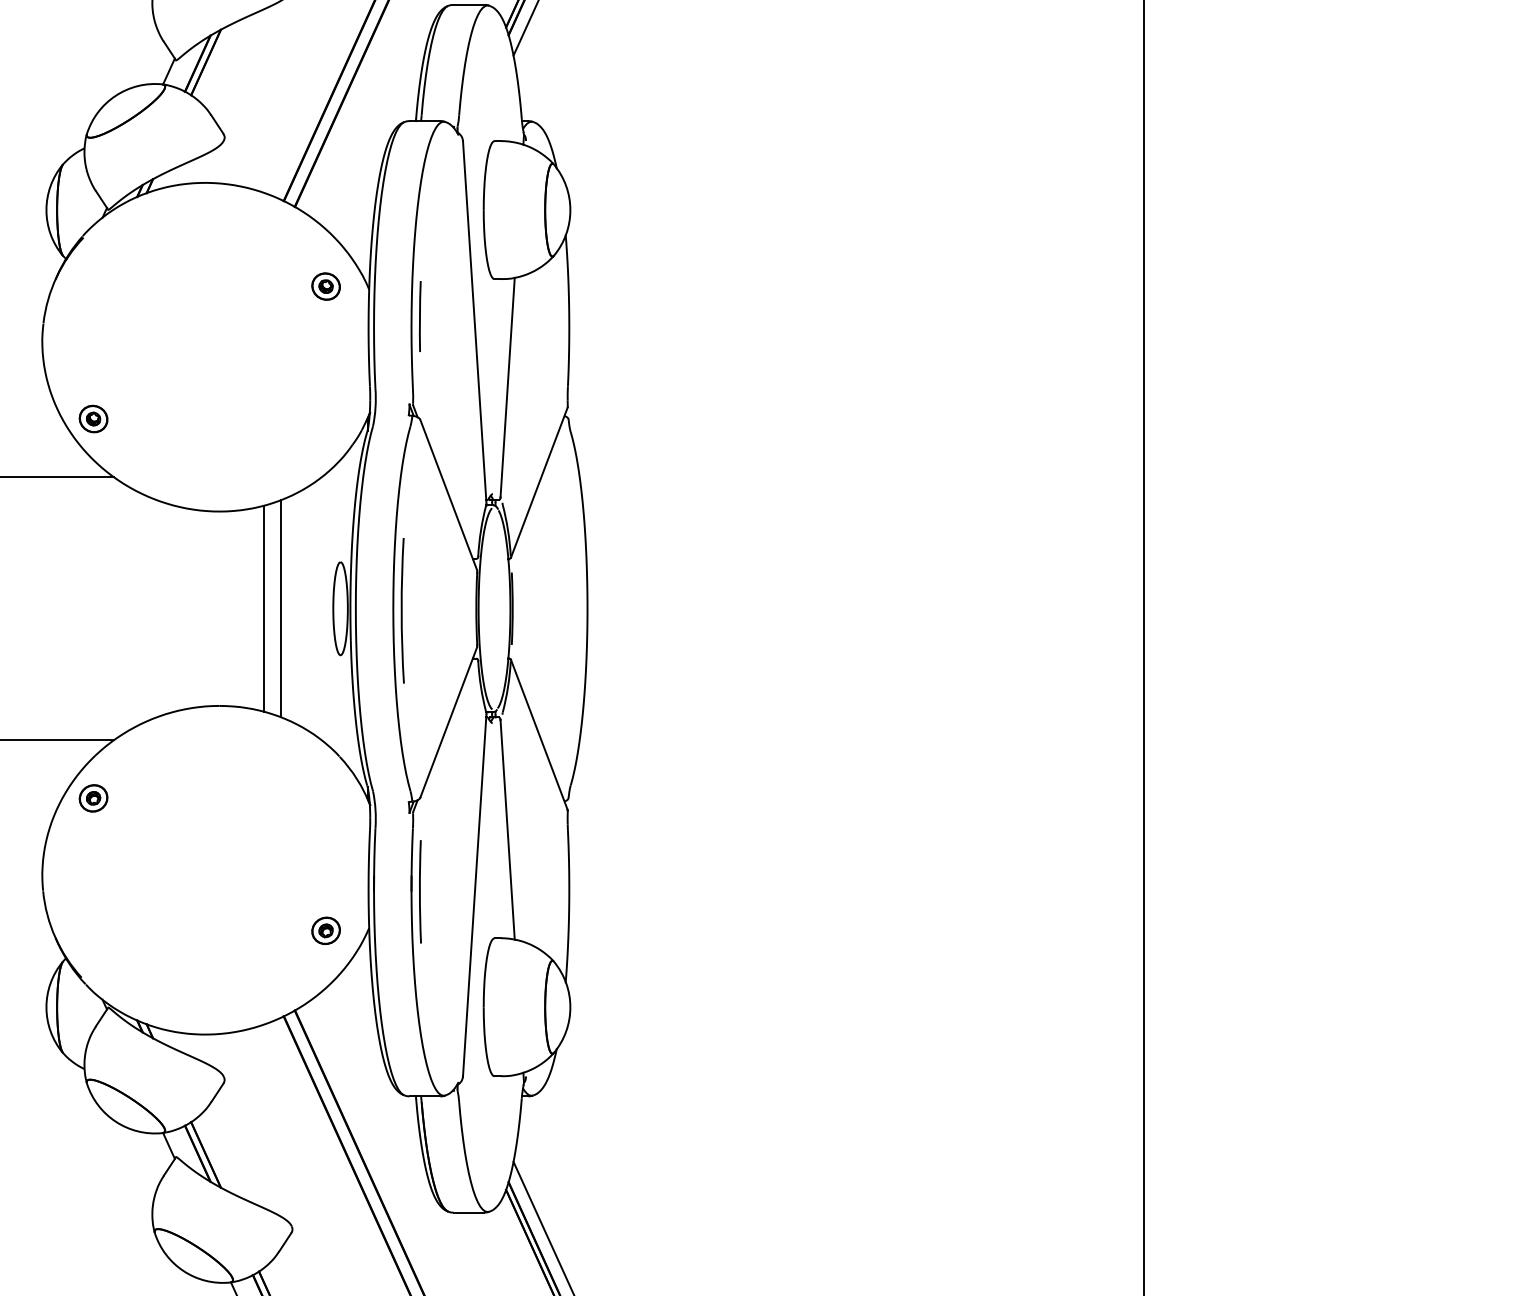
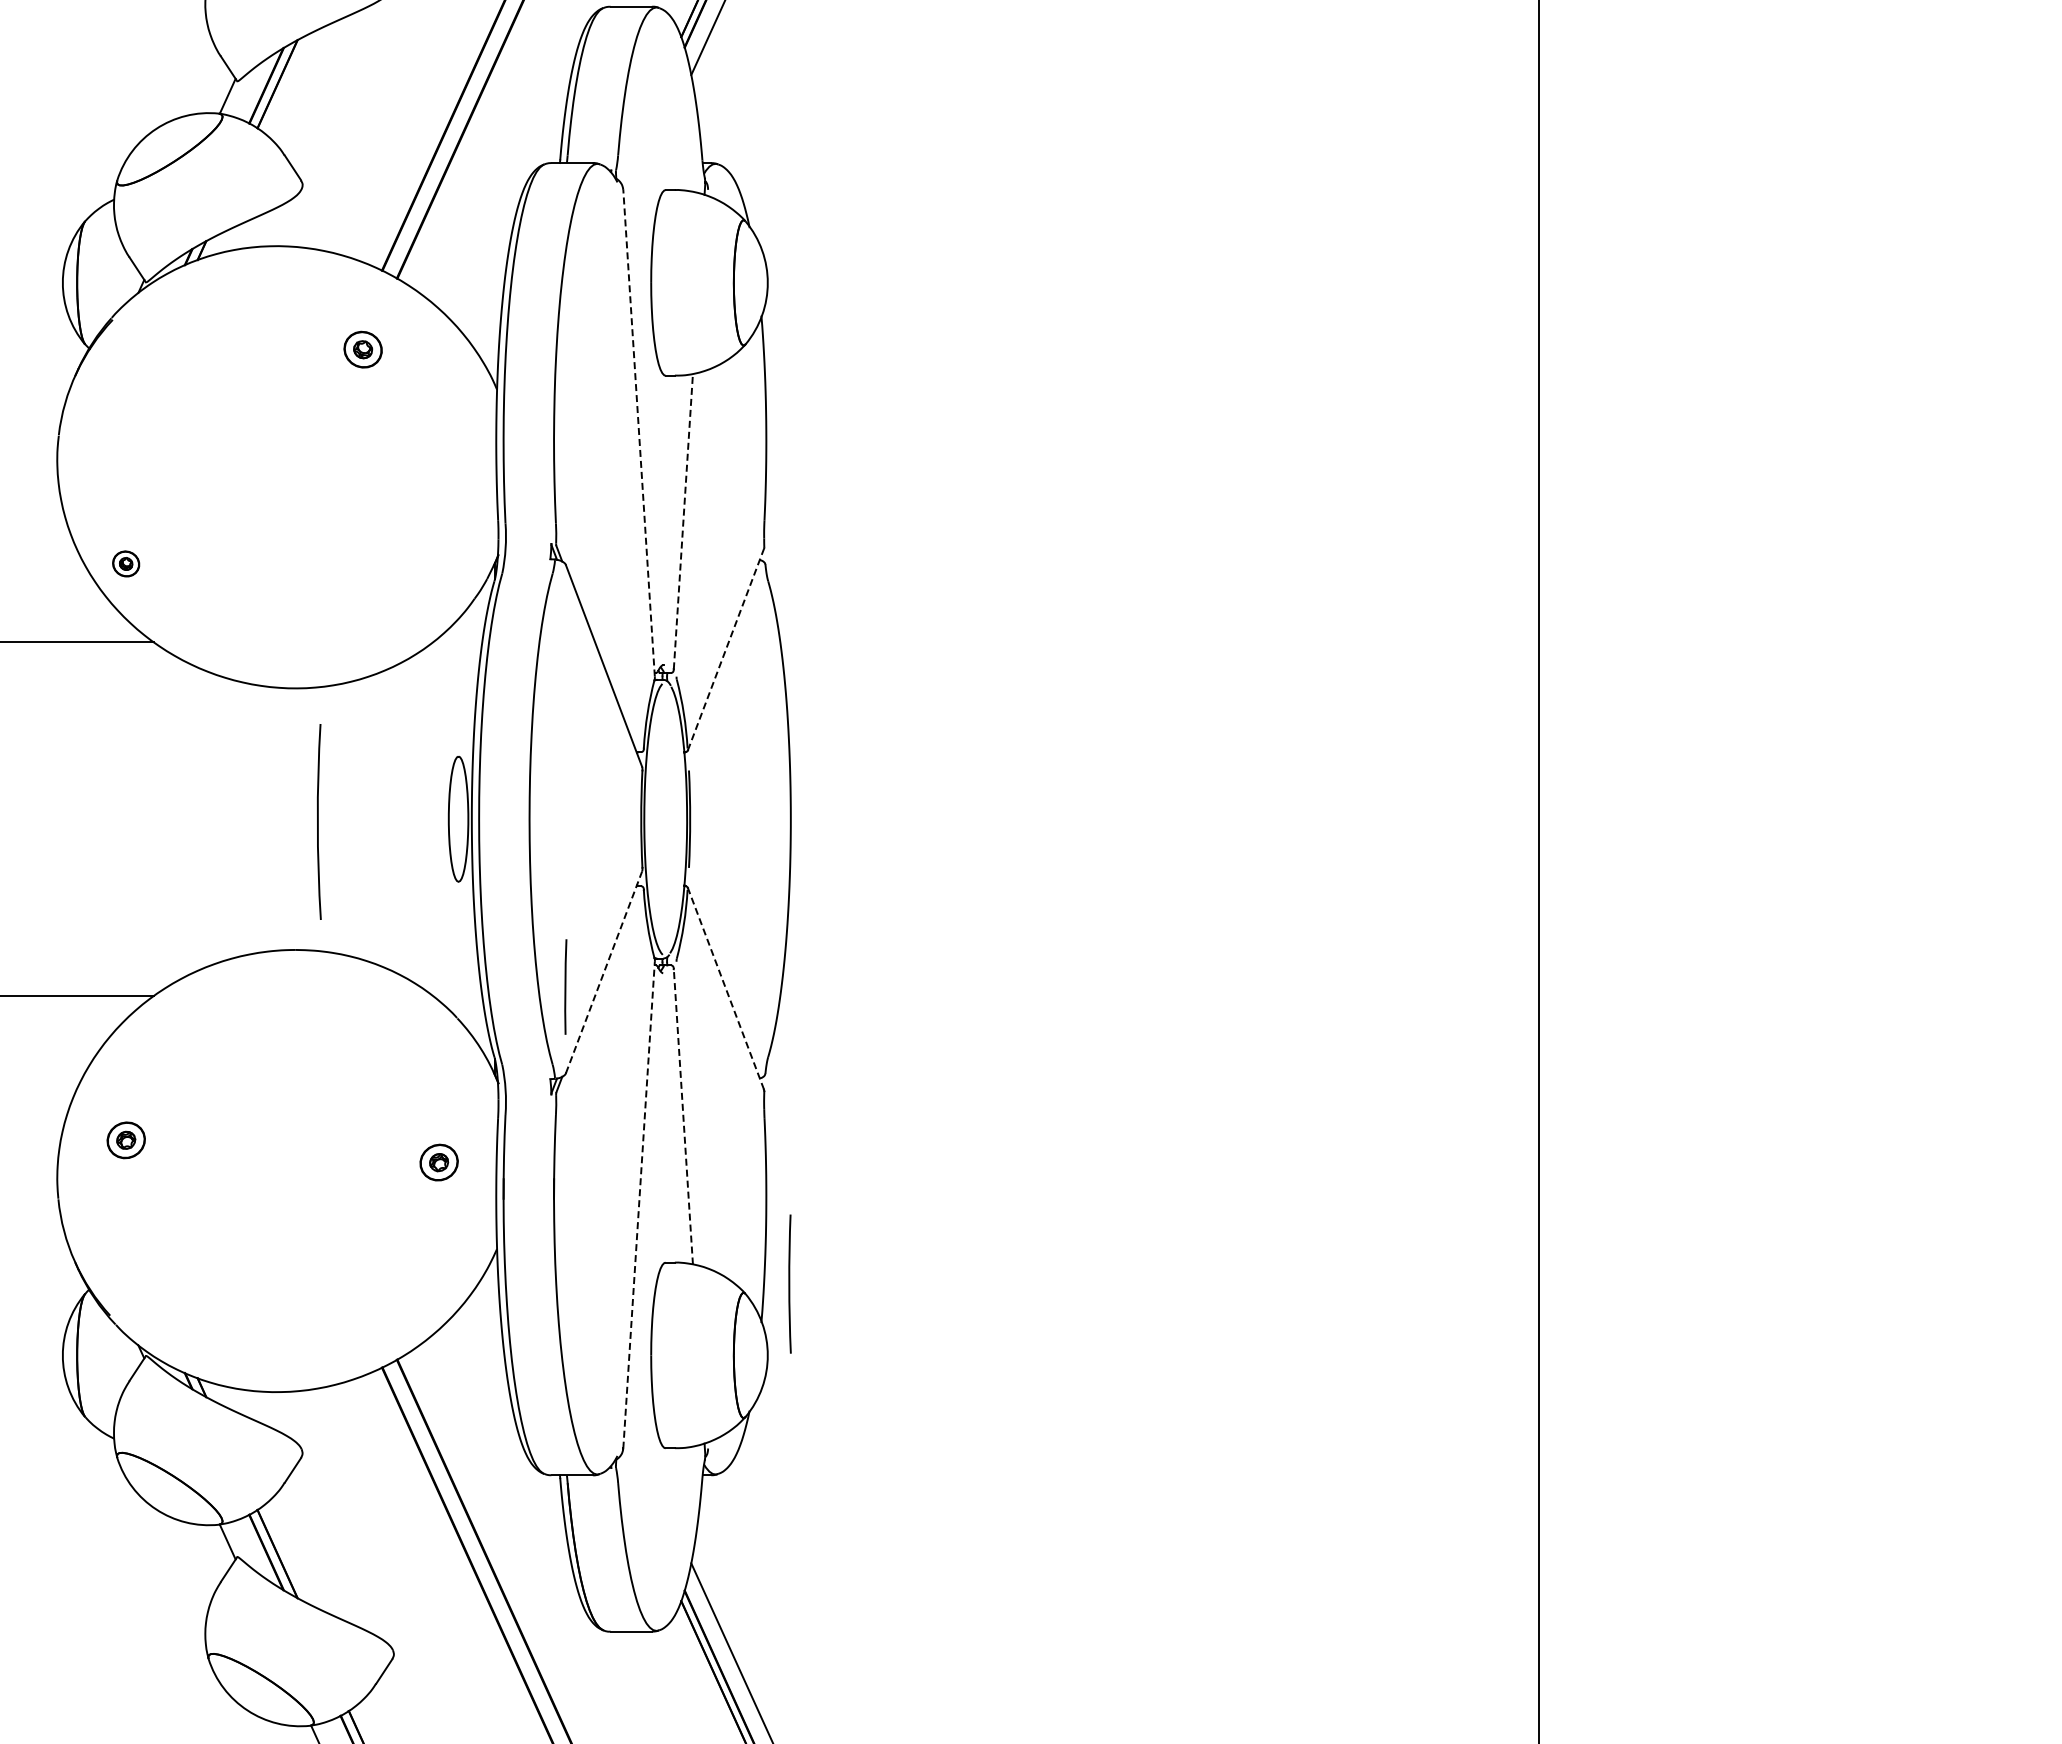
part: (325, 286) -> (362, 349), moved
line: (420, 316) -> (565, 986), moved
line: (475, 322) -> (639, 433), solid -> dashed
line: (507, 387) -> (683, 521), solid -> dashed
part: (93, 418) -> (125, 563), size x0.7
line: (538, 482) -> (725, 649), solid -> dashed
line: (263, 608) -> (355, 818), removed
line: (281, 608) -> (378, 818), removed
arc: (402, 610) -> (318, 821), moved
line: (449, 722) -> (604, 972), solid -> dashed
line: (538, 734) -> (725, 988), solid -> dashed
part: (93, 798) -> (125, 1140), moved
line: (507, 829) -> (683, 1116), solid -> dashed
line: (420, 891) -> (789, 1283), moved
line: (475, 895) -> (639, 1205), solid -> dashed
part: (325, 930) -> (438, 1162), moved

